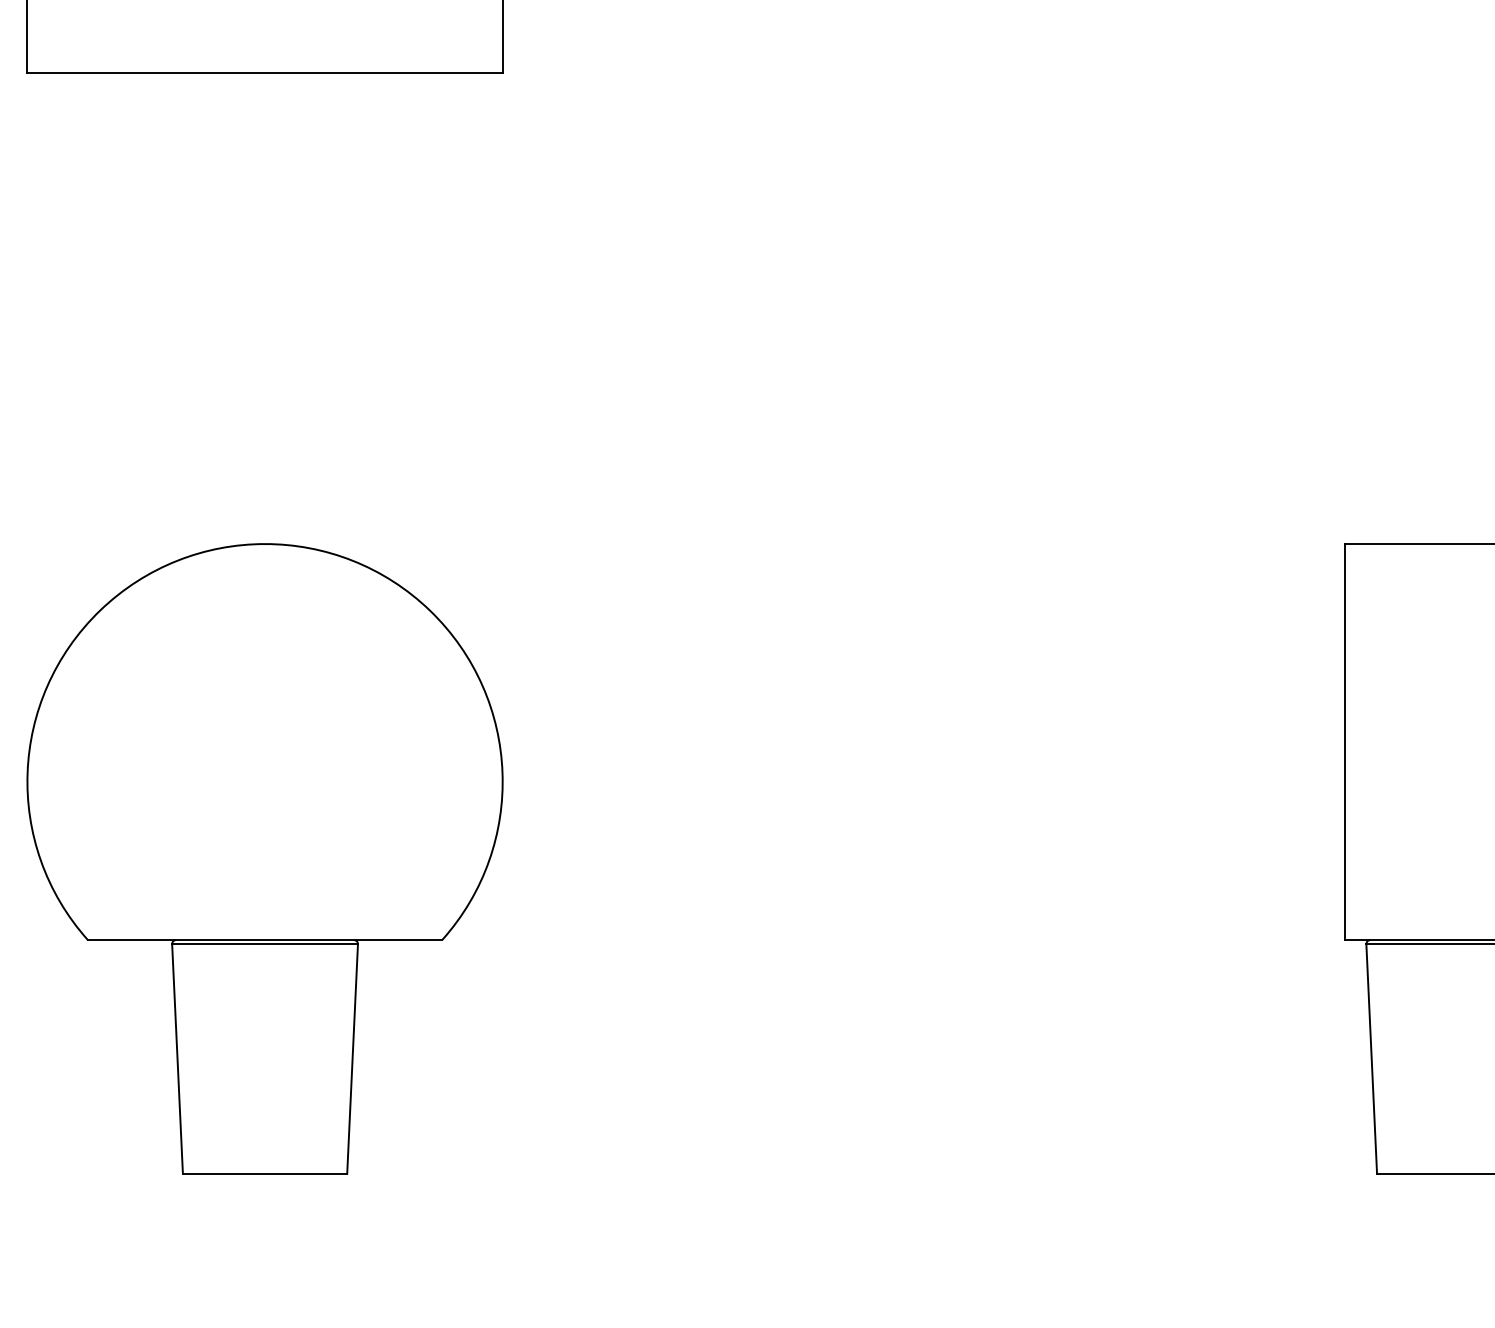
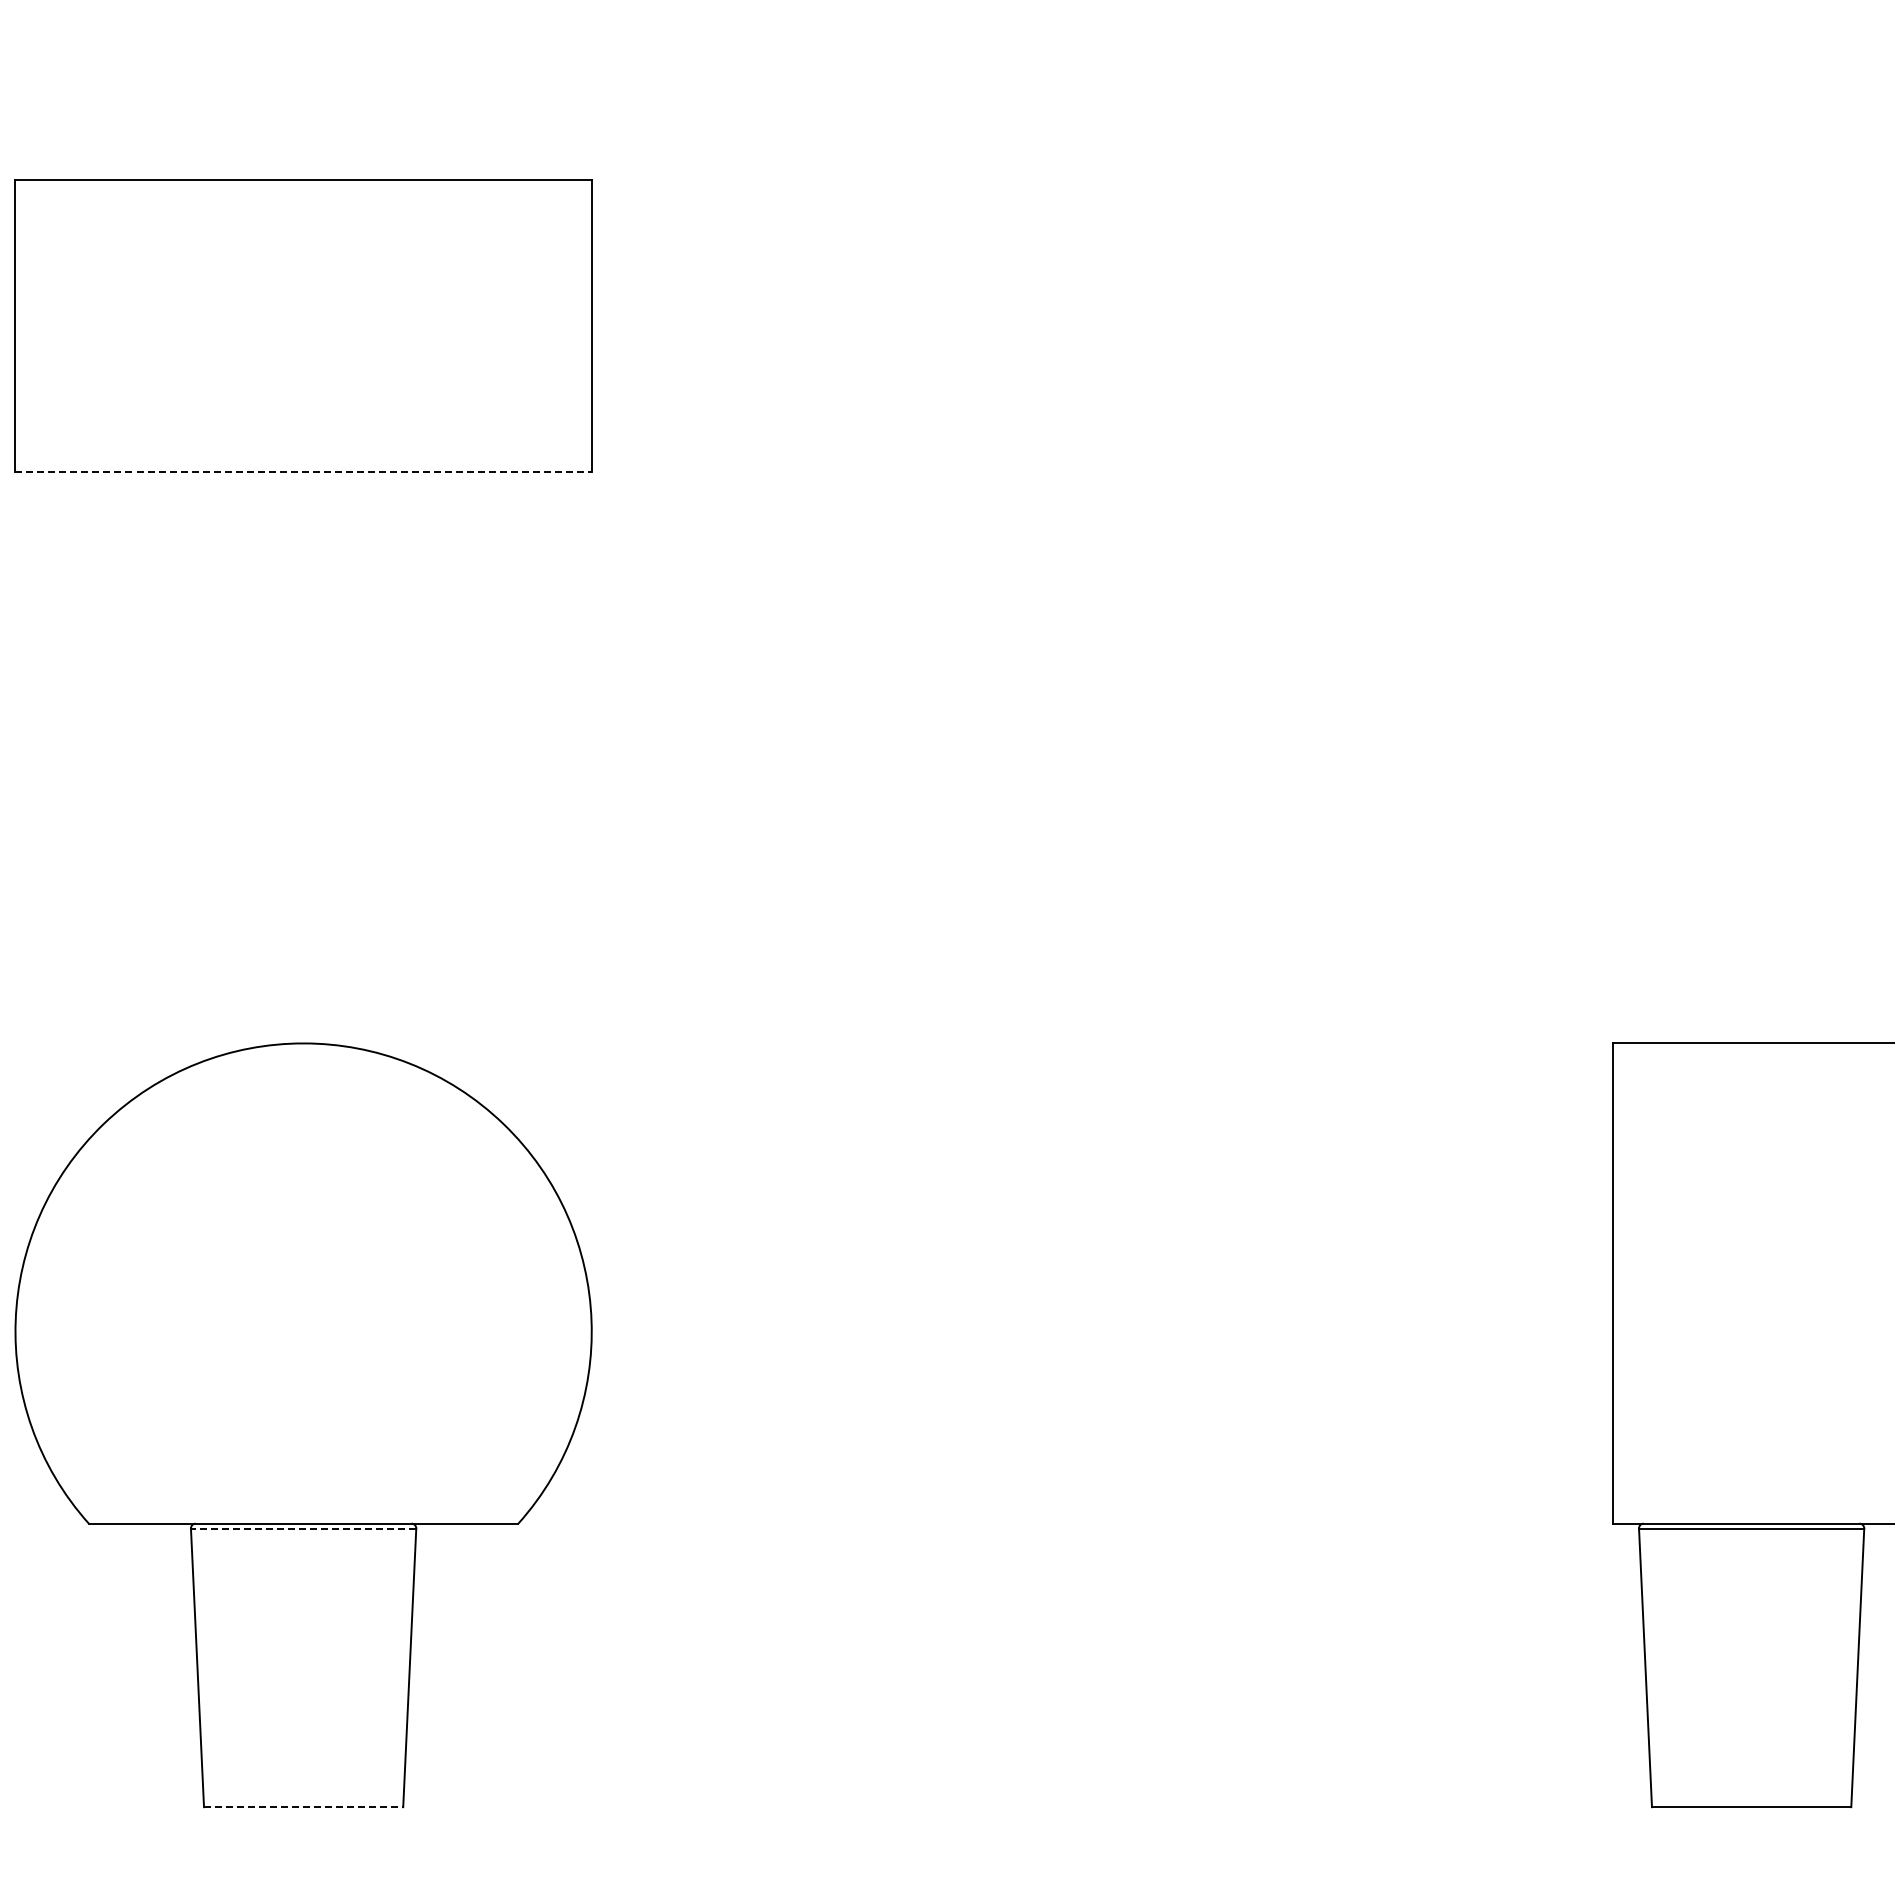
line: (265, 73) -> (304, 472), solid -> dashed
line: (264, 944) -> (303, 1528), solid -> dashed
line: (264, 1174) -> (303, 1807), solid -> dashed

